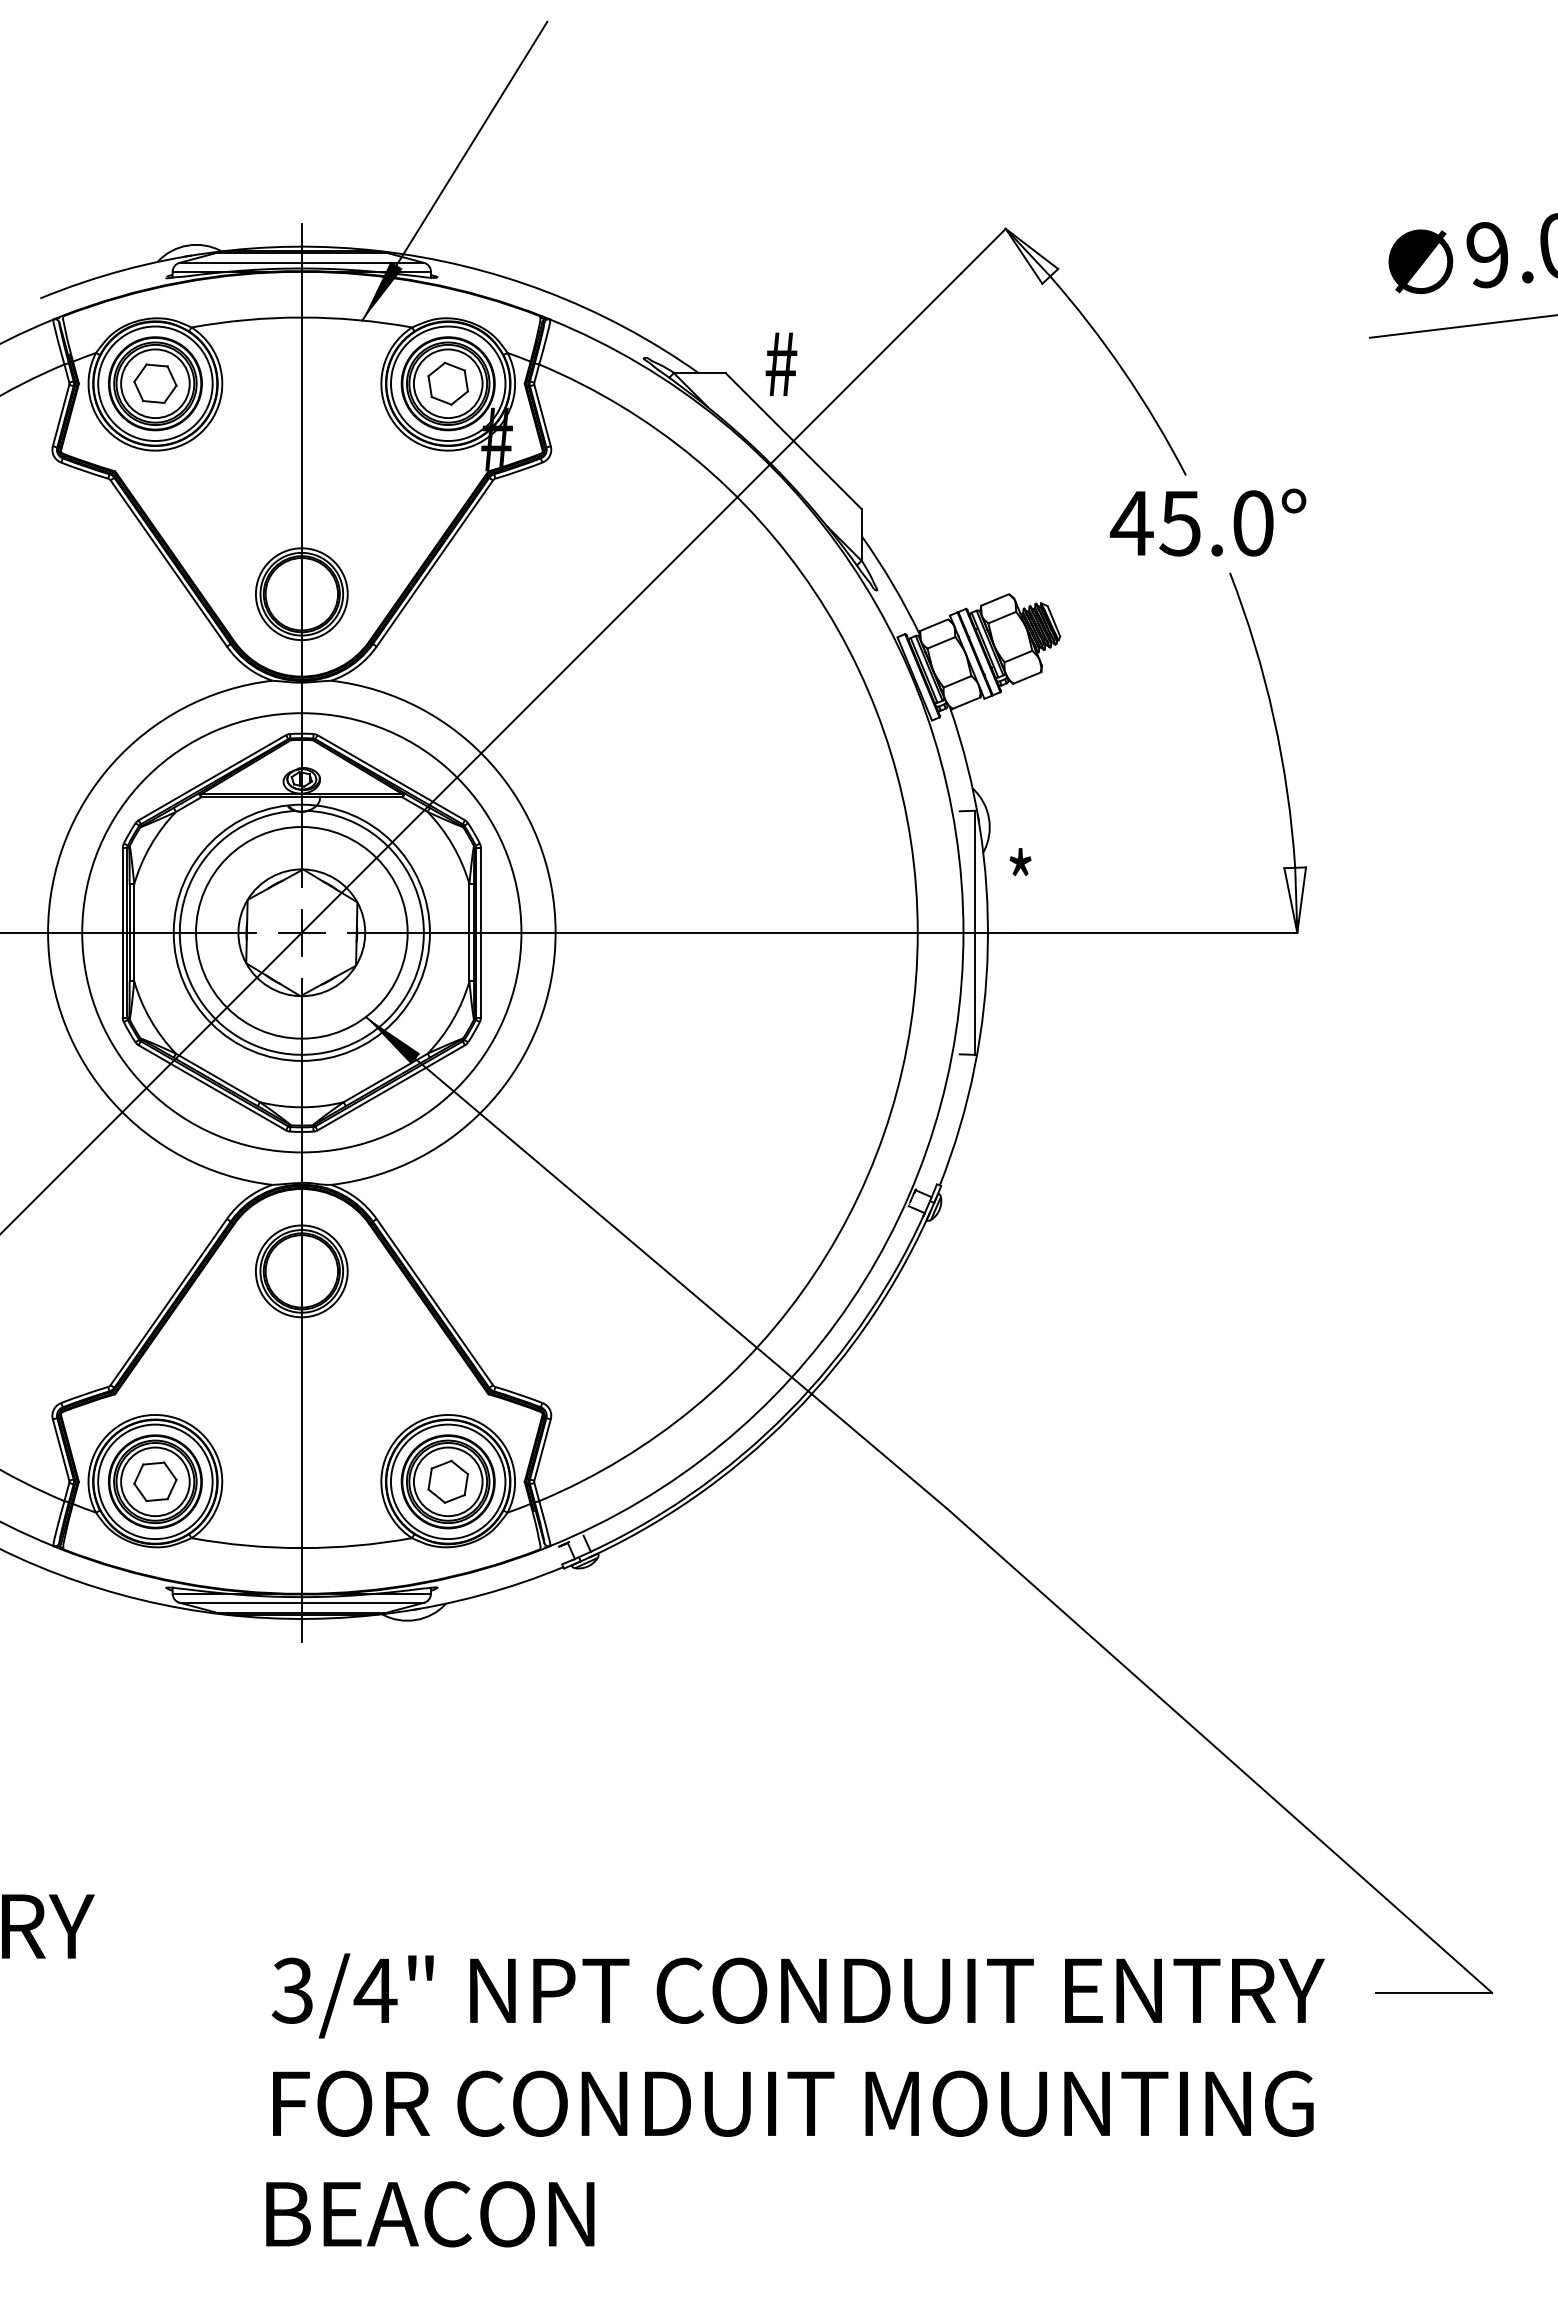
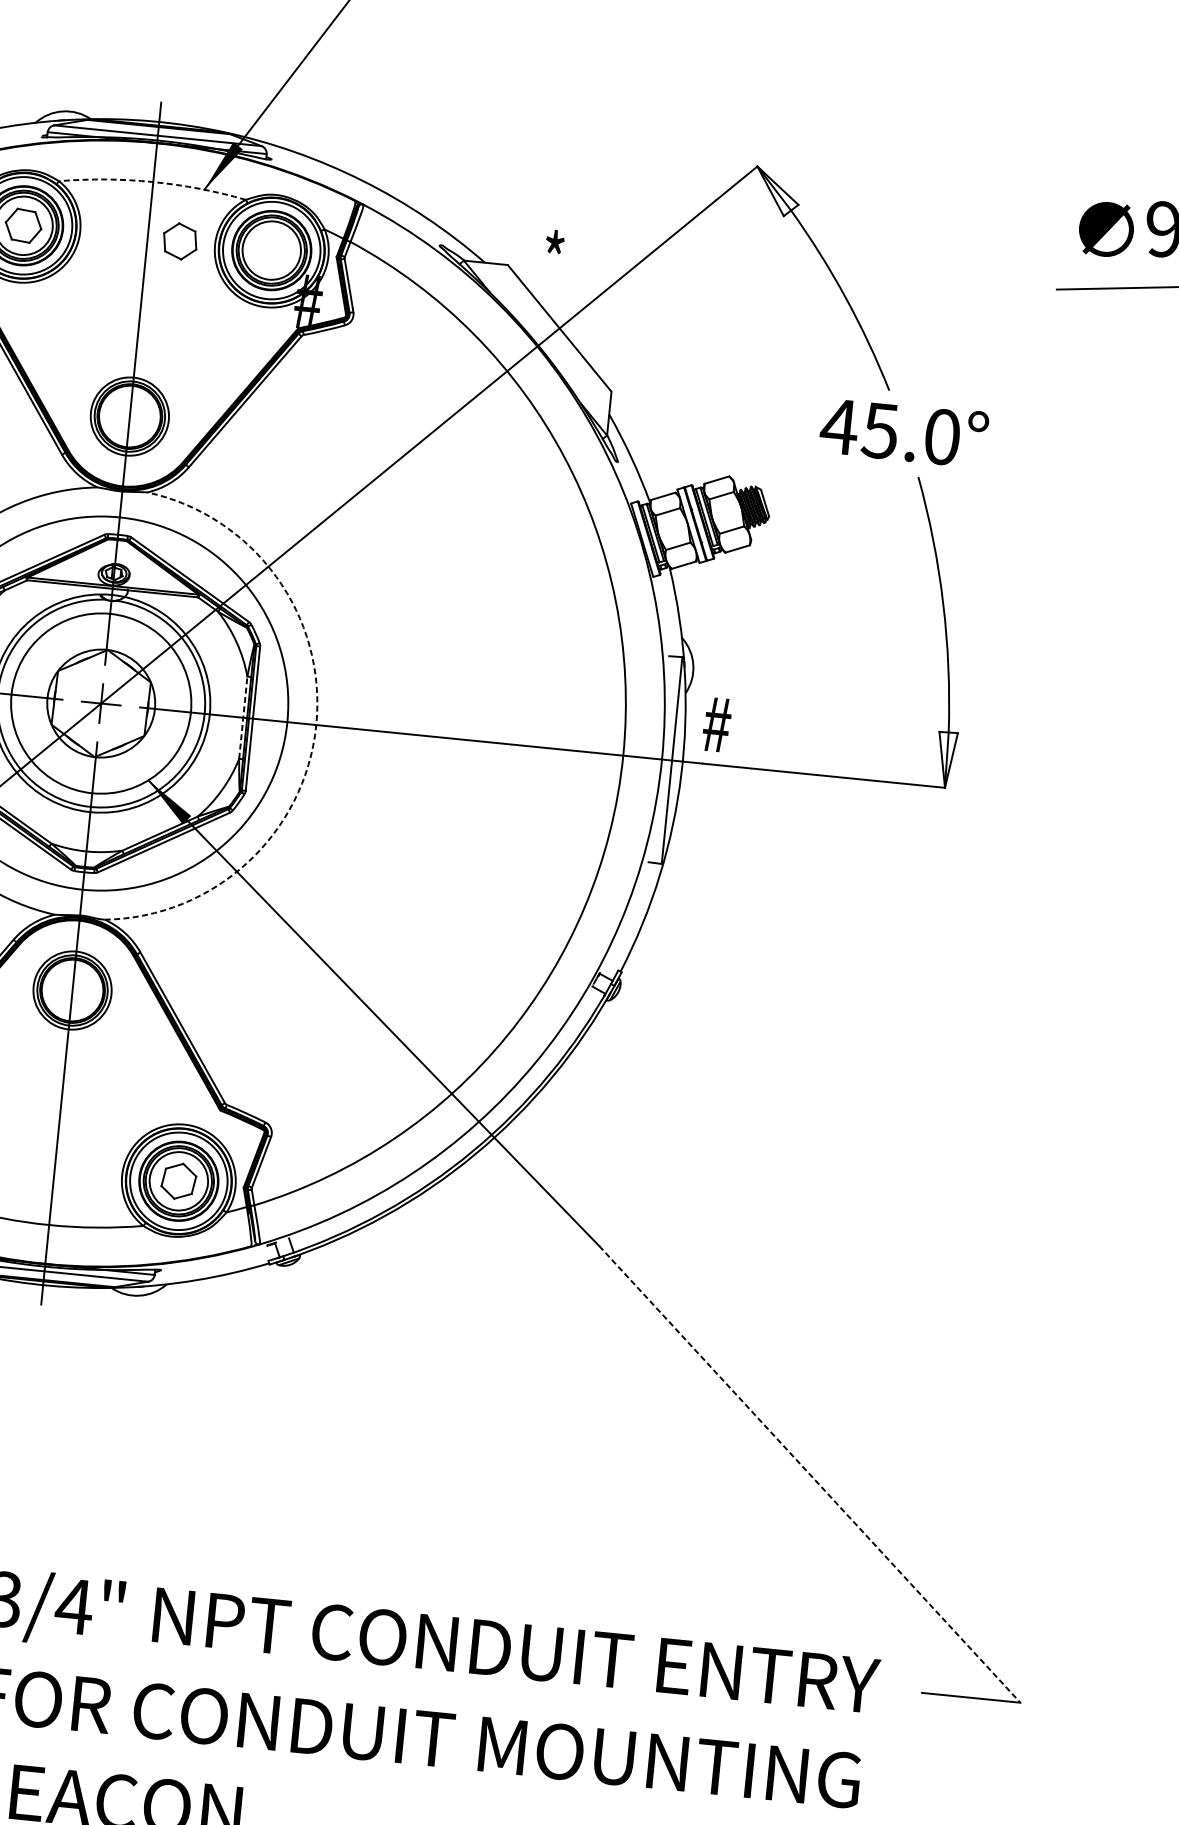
arc: (301, 317) -> (153, 182), solid -> dashed
text: (781, 361) -> (556, 259), # -> *
part: (447, 383) -> (179, 241), moved
text: (1023, 882) -> (717, 721), * -> #
line: (469, 932) -> (243, 717), solid -> dashed
arc: (555, 932) -> (316, 724), solid -> dashed
line: (1219, 1750) -> (809, 1474), solid -> dashed

